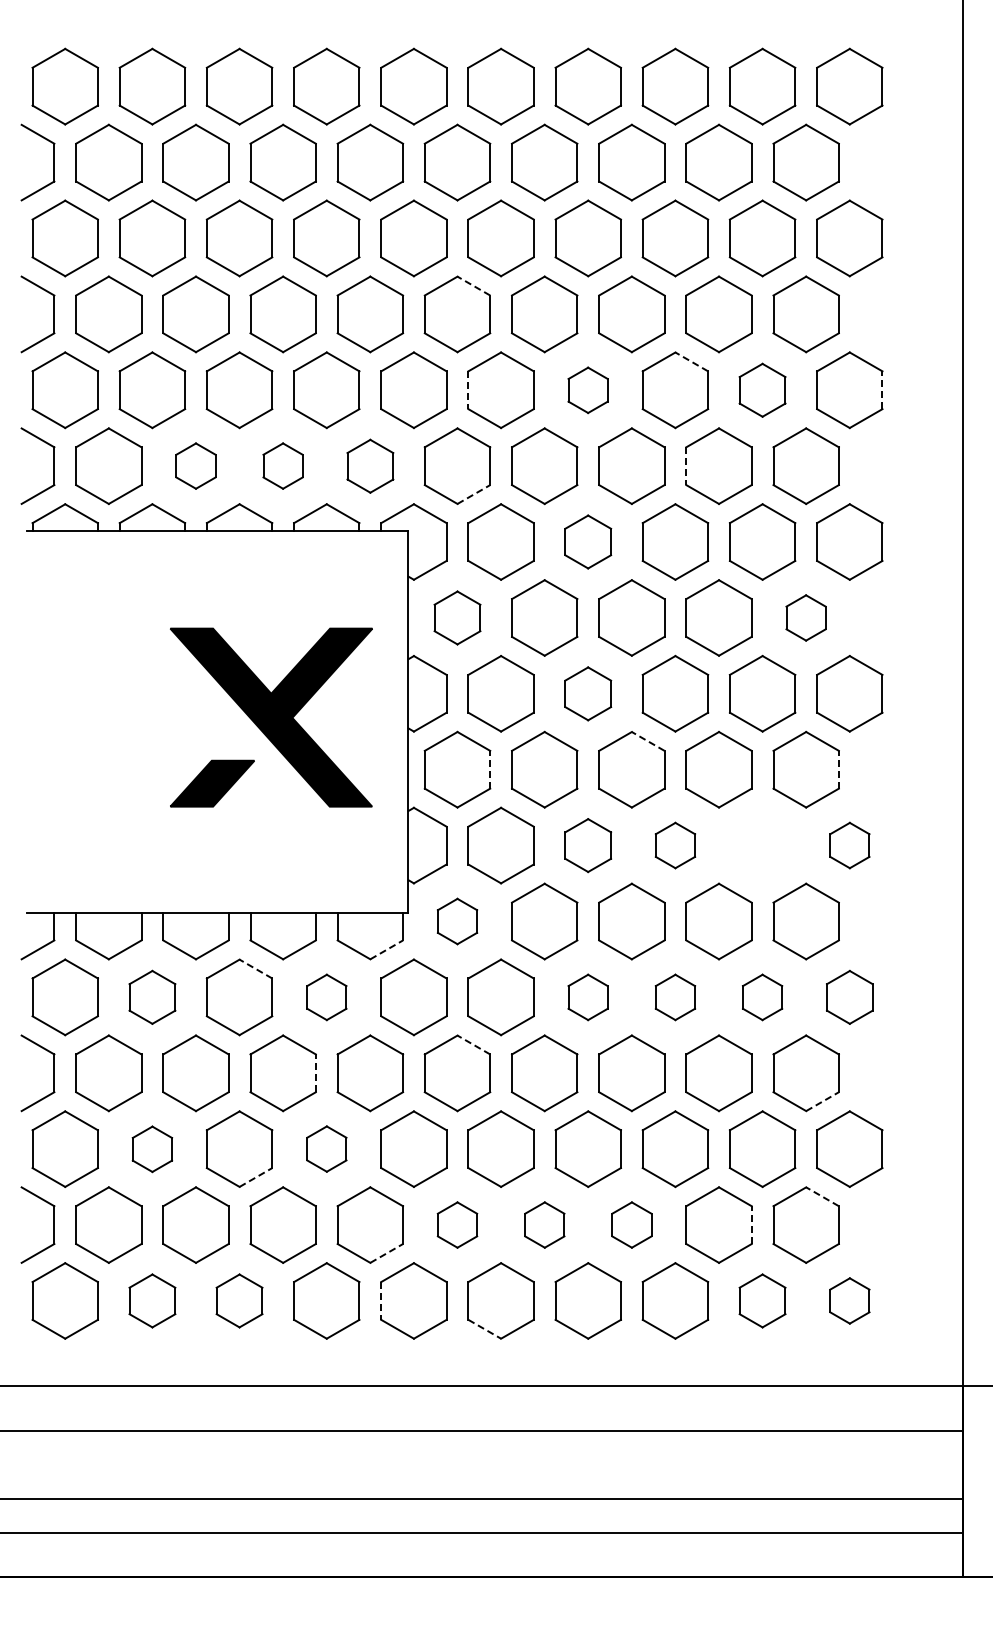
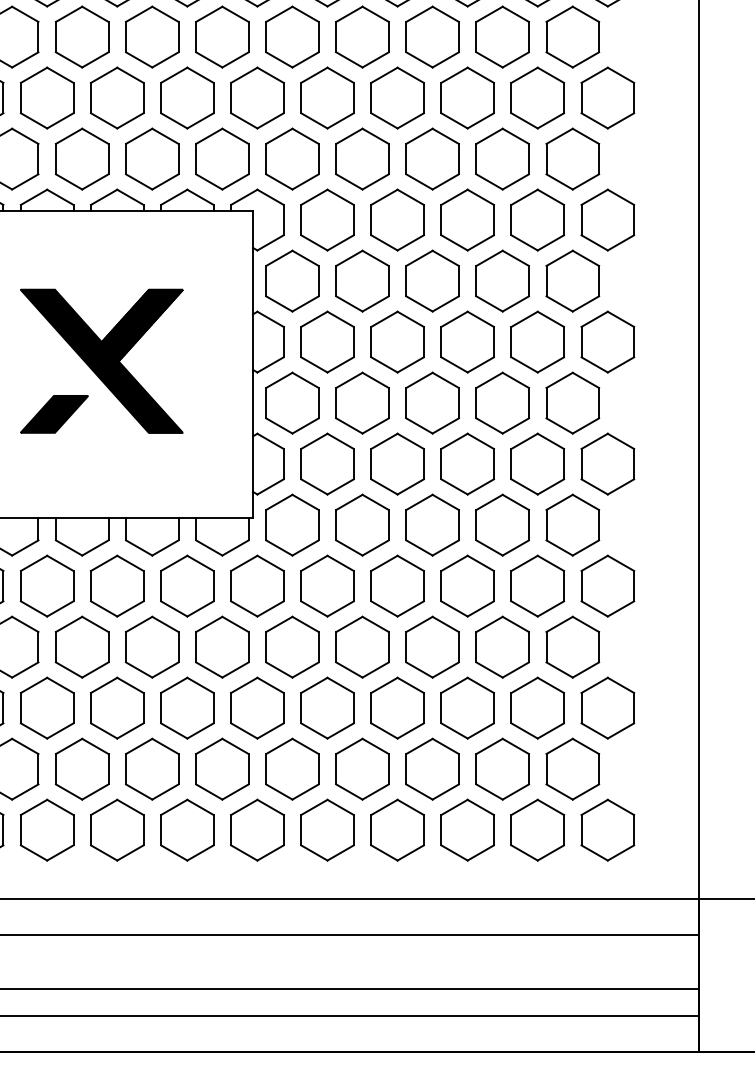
line: (473, 286) -> (305, 14), dashed -> solid
line: (691, 361) -> (480, 74), dashed -> solid
line: (468, 390) -> (301, 98), dashed -> solid
part: (587, 390) -> (396, 98), size x1.67
part: (762, 390) -> (537, 98), size x1.43
line: (882, 390) -> (634, 98), dashed -> solid
part: (195, 465) -> (81, 158), size x1.67
part: (282, 465) -> (151, 158), size x1.67
part: (370, 466) -> (222, 159), size x1.43
line: (686, 466) -> (476, 159), dashed -> solid
line: (473, 494) -> (305, 181), dashed -> solid
part: (587, 541) -> (396, 219), size x1.43
part: (457, 617) -> (292, 280), size x1.43
part: (805, 617) -> (572, 280), size x1.67
part: (587, 693) -> (396, 341), size x1.43
part: (271, 717) -> (101, 361), moved
line: (648, 741) -> (446, 380), dashed -> solid
line: (490, 769) -> (318, 402), dashed -> solid
line: (838, 769) -> (598, 402), dashed -> solid
part: (587, 845) -> (396, 464), size x1.43
part: (675, 845) -> (467, 464), size x1.67
part: (762, 845) -> (537, 464), added
part: (849, 845) -> (607, 464), size x1.67
part: (457, 921) -> (292, 525), size x1.67
line: (386, 949) -> (235, 547), dashed -> solid
line: (255, 969) -> (130, 563), dashed -> solid
part: (152, 997) -> (47, 586), size x1.43
part: (326, 997) -> (187, 586), size x1.67
part: (587, 997) -> (396, 586), size x1.67
part: (675, 997) -> (467, 586), size x1.67
part: (762, 997) -> (537, 586), size x1.67
part: (849, 997) -> (607, 586), size x1.43
line: (473, 1045) -> (305, 624), dashed -> solid
line: (315, 1073) -> (178, 647), dashed -> solid
line: (822, 1101) -> (585, 669), dashed -> solid
part: (326, 1148) -> (187, 707), size x1.67
part: (152, 1149) -> (47, 708), size x1.67
line: (255, 1177) -> (130, 730), dashed -> solid
line: (822, 1196) -> (585, 746), dashed -> solid
part: (457, 1224) -> (292, 768), size x1.67
part: (544, 1224) -> (362, 768), size x1.67
part: (631, 1224) -> (432, 768), size x1.67
line: (751, 1225) -> (528, 769), dashed -> solid
line: (386, 1253) -> (235, 792), dashed -> solid
part: (152, 1300) -> (47, 829), size x1.43
part: (239, 1300) -> (117, 829), size x1.43
line: (381, 1300) -> (231, 829), dashed -> solid
part: (762, 1300) -> (537, 829), size x1.43
part: (849, 1300) -> (607, 829), size x1.67
line: (484, 1329) -> (314, 853), dashed -> solid

